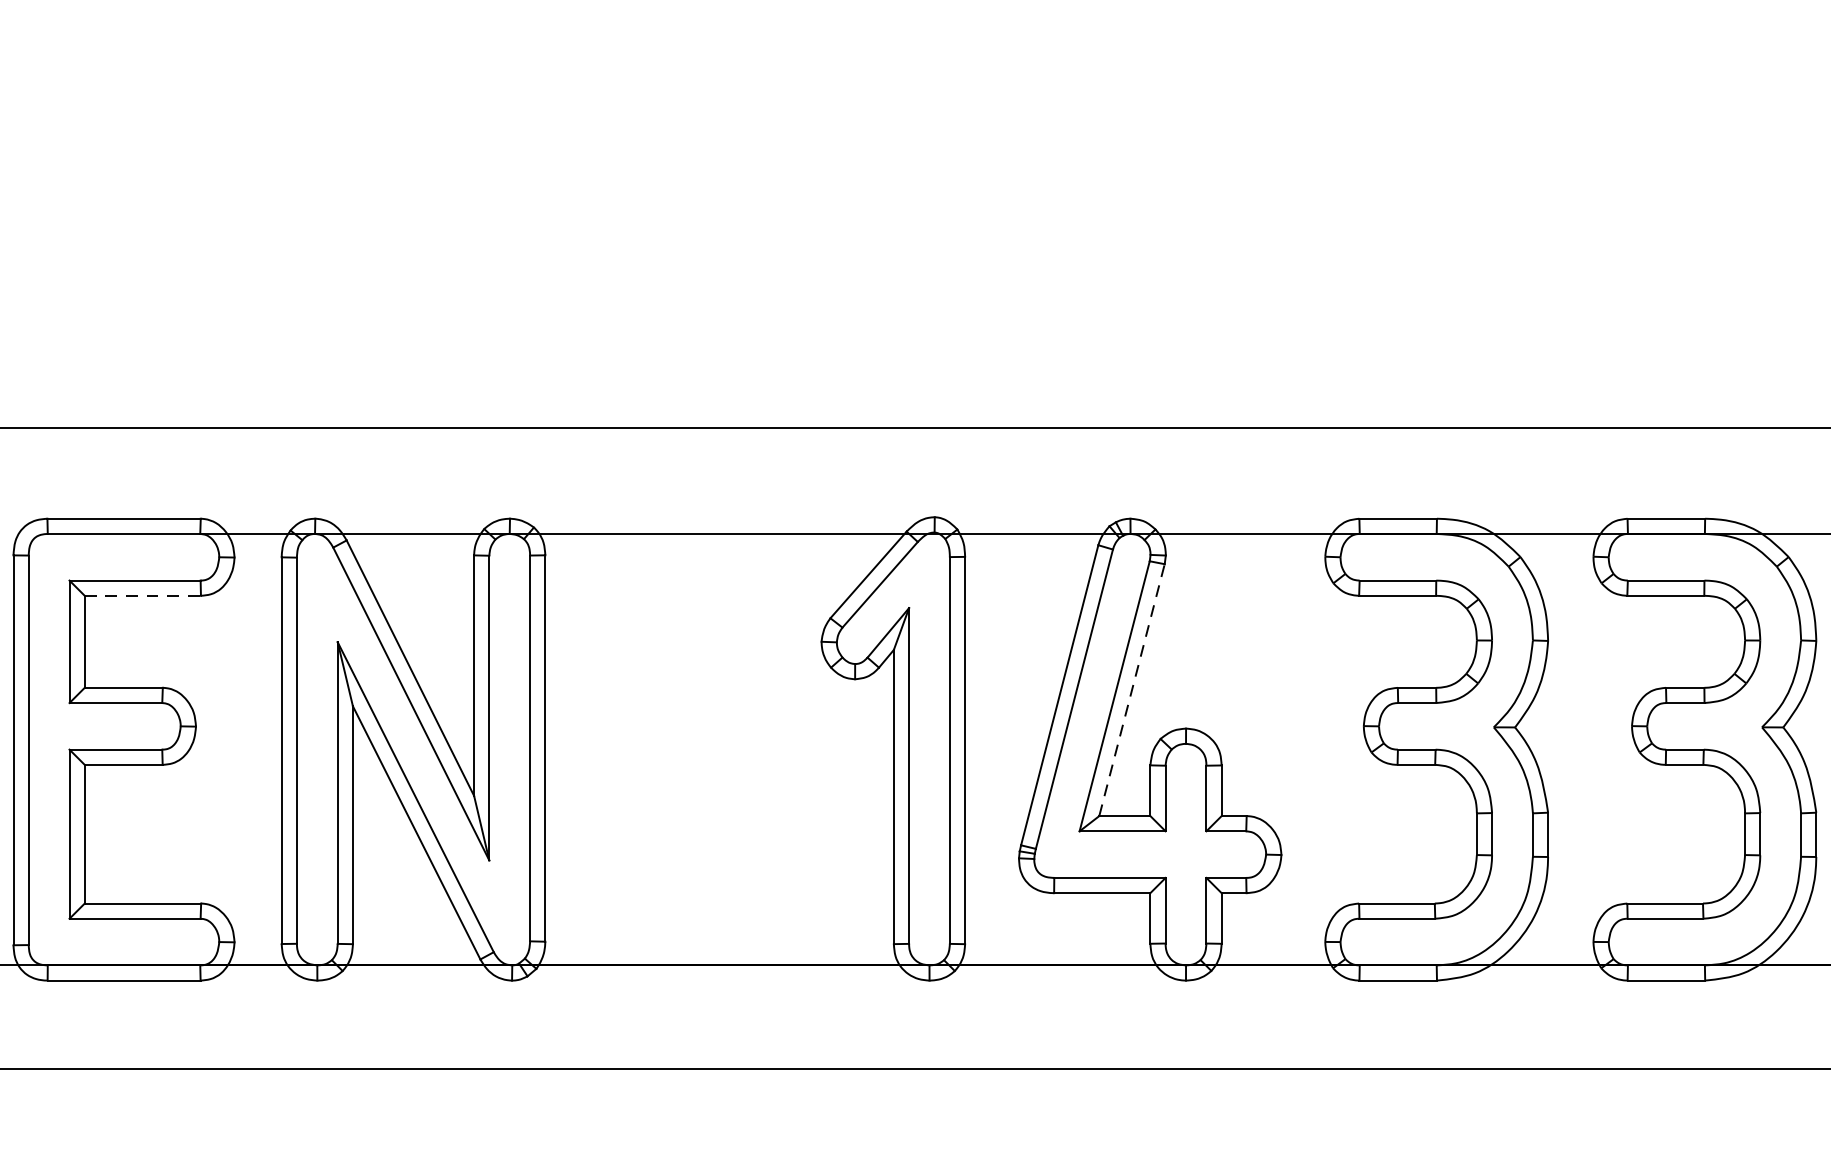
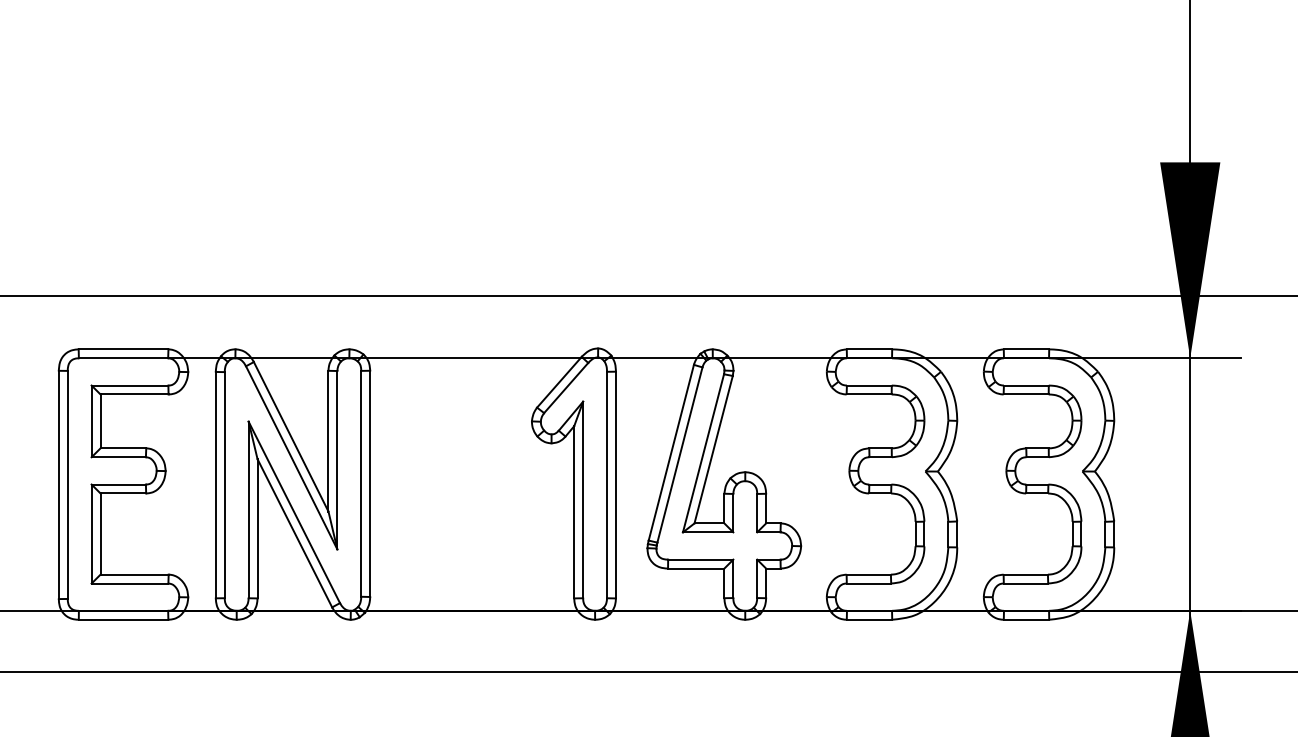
line: (144, 595) -> (135, 394), dashed -> solid
line: (1131, 689) -> (713, 449), dashed -> solid

